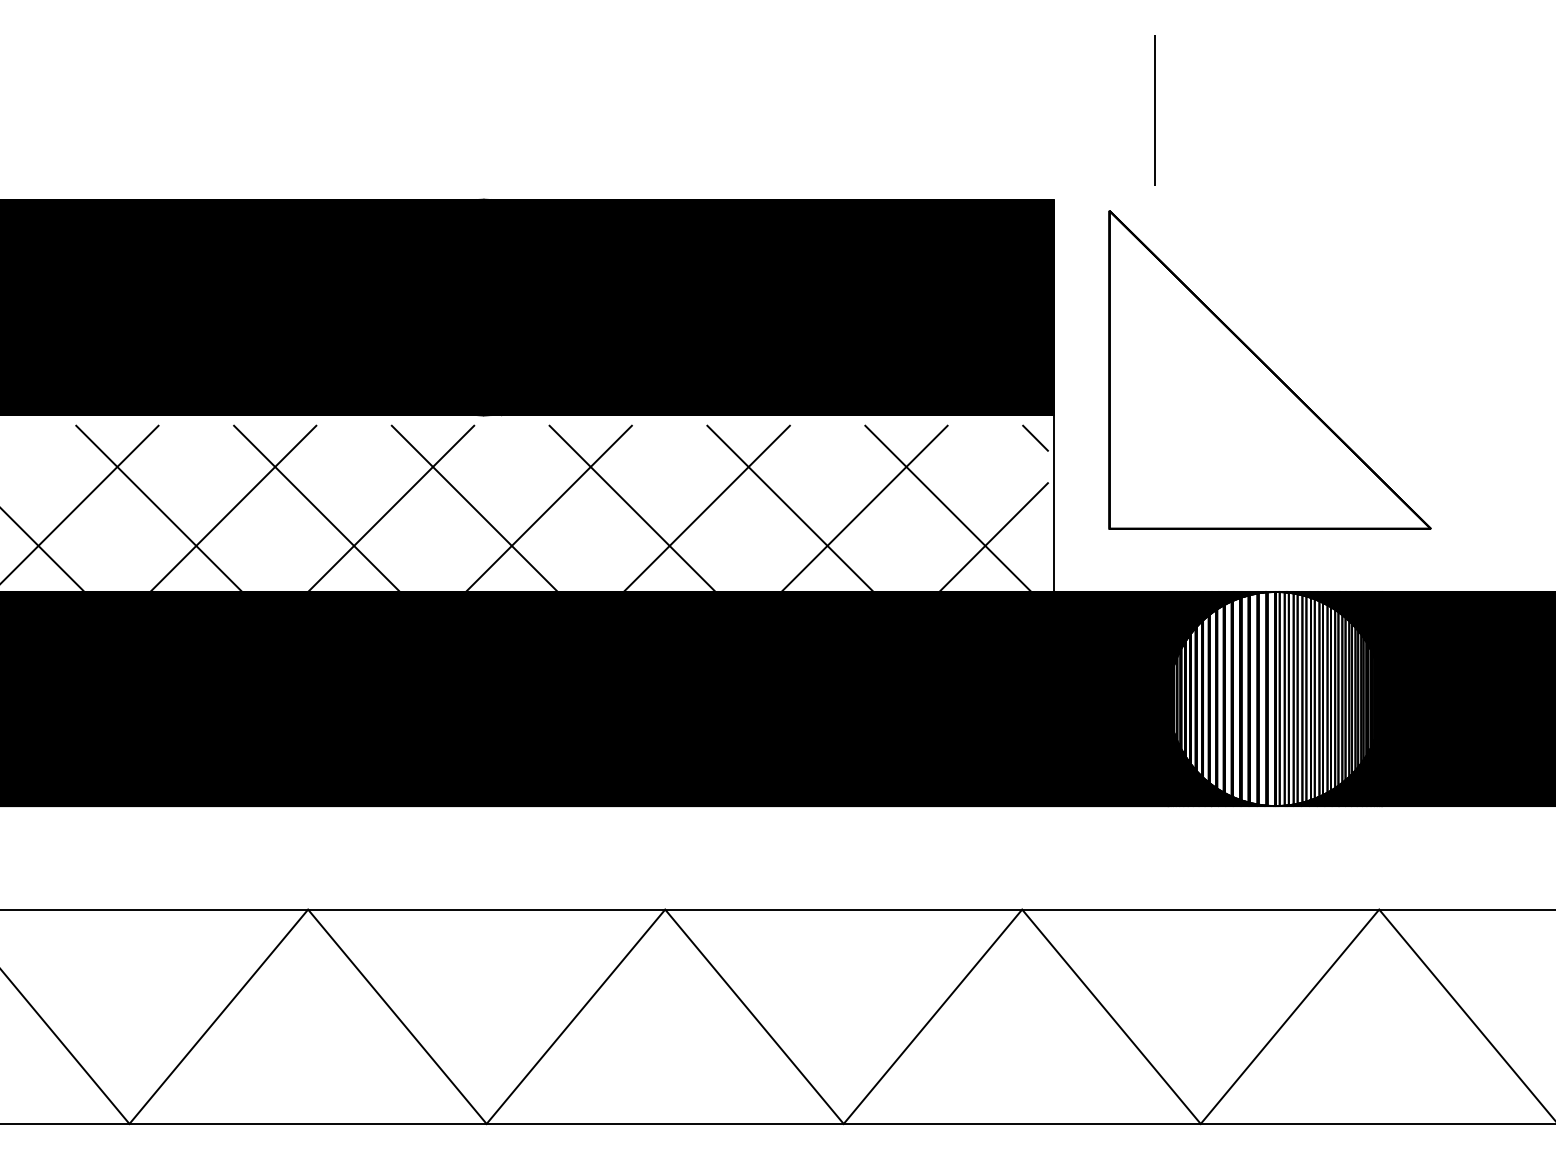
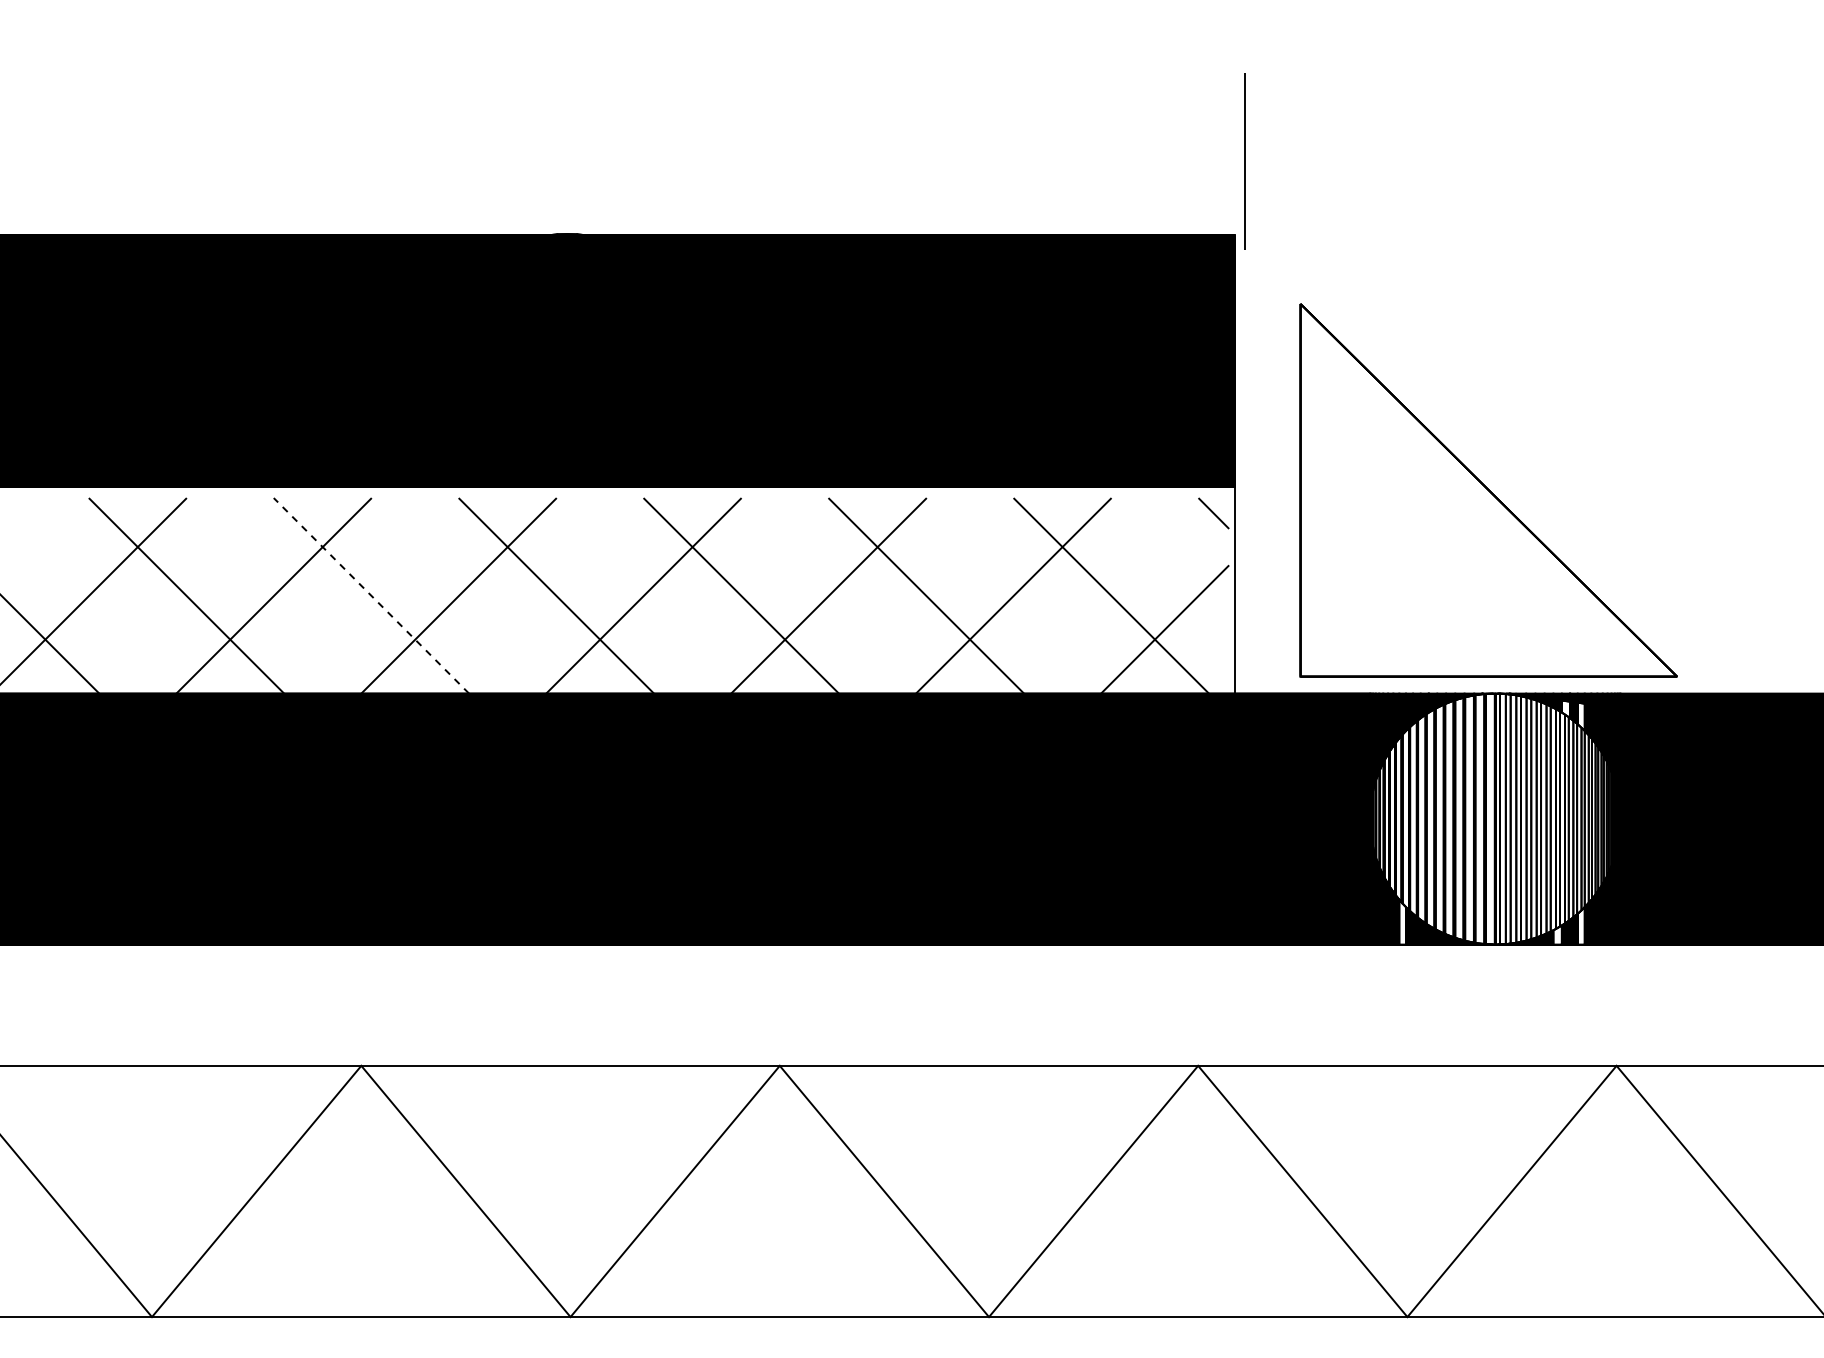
line: (1154, 110) -> (1244, 161), moved
part: (1269, 370) -> (1488, 490), moved
line: (316, 508) -> (371, 595), solid -> dashed
fill: (1335, 604) -> (1565, 708), removed
fill: (1348, 611) -> (1580, 716), removed
fill: (1196, 786) -> (1402, 921), removed
fill: (1348, 789) -> (1580, 925), removed
fill: (1328, 797) -> (1557, 934), removed

